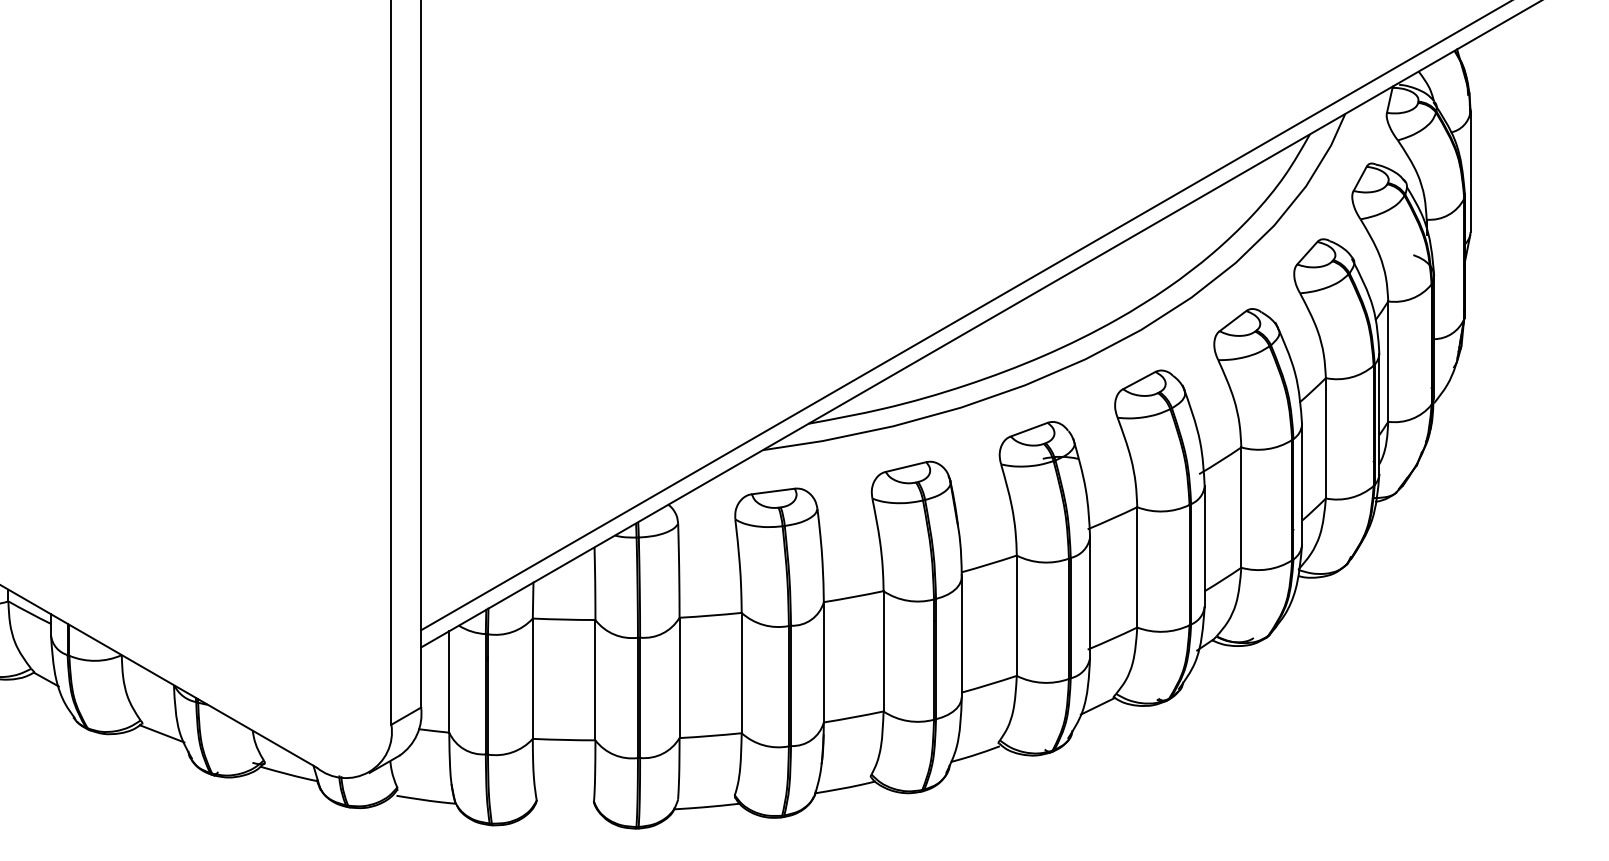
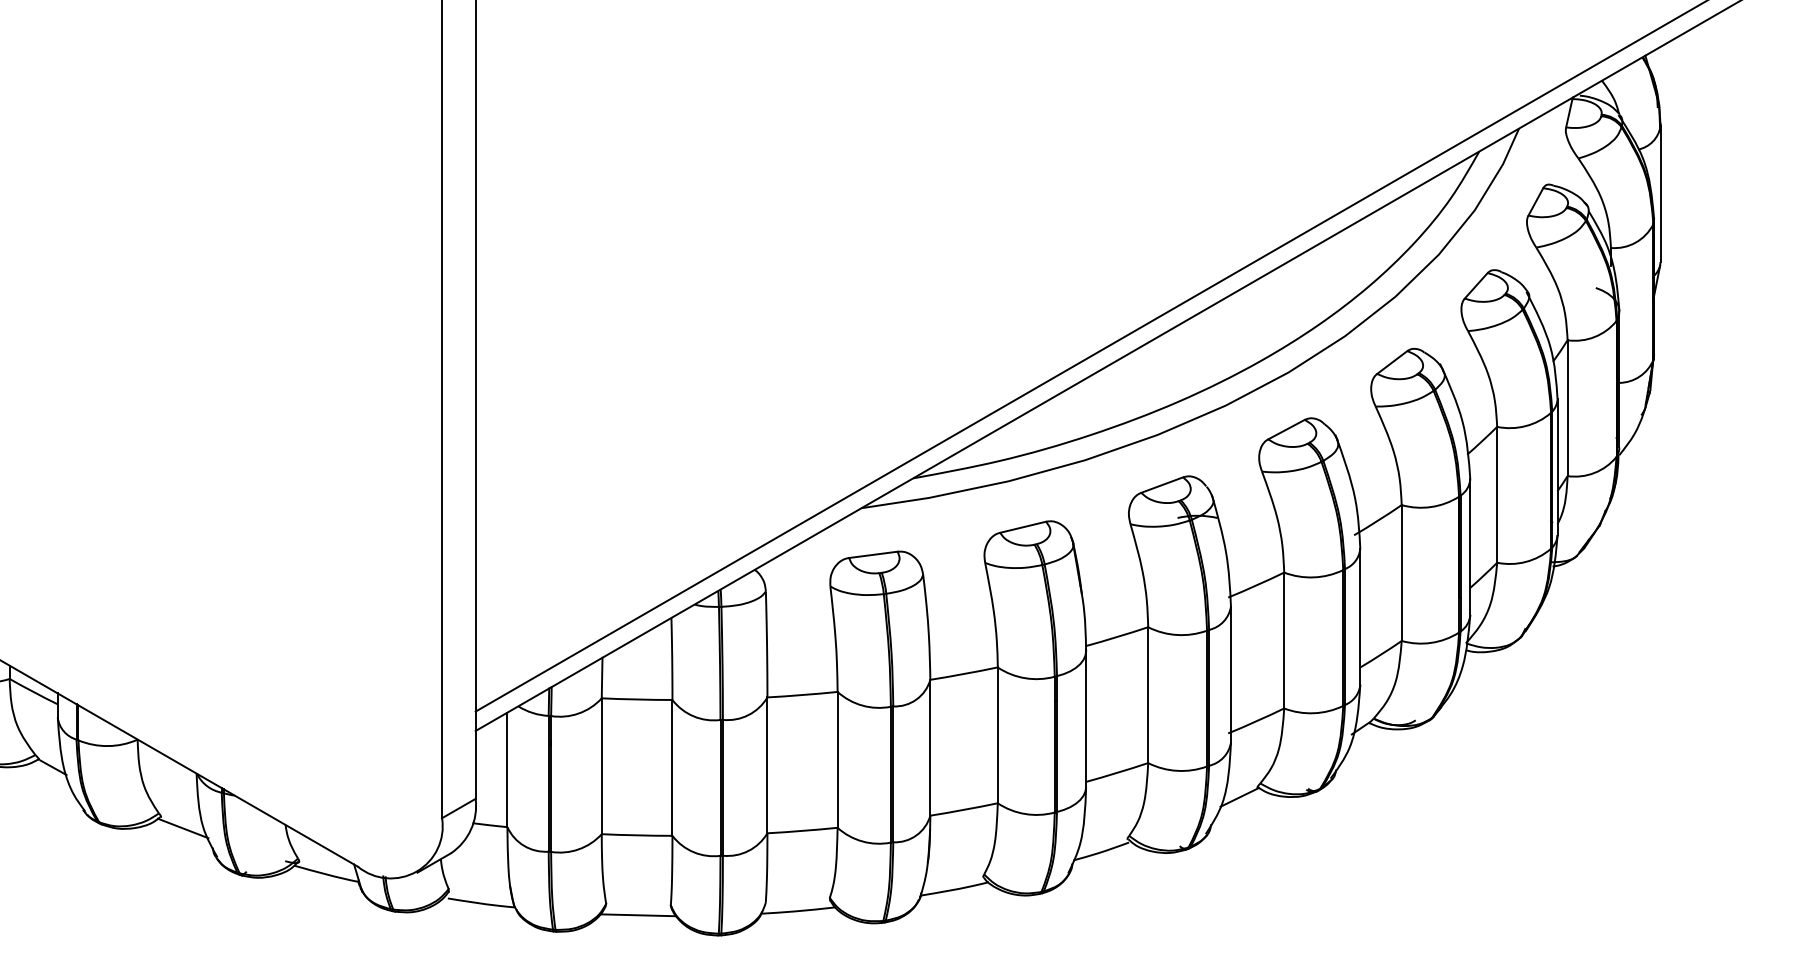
line: (564, 810) -> (637, 915), added

